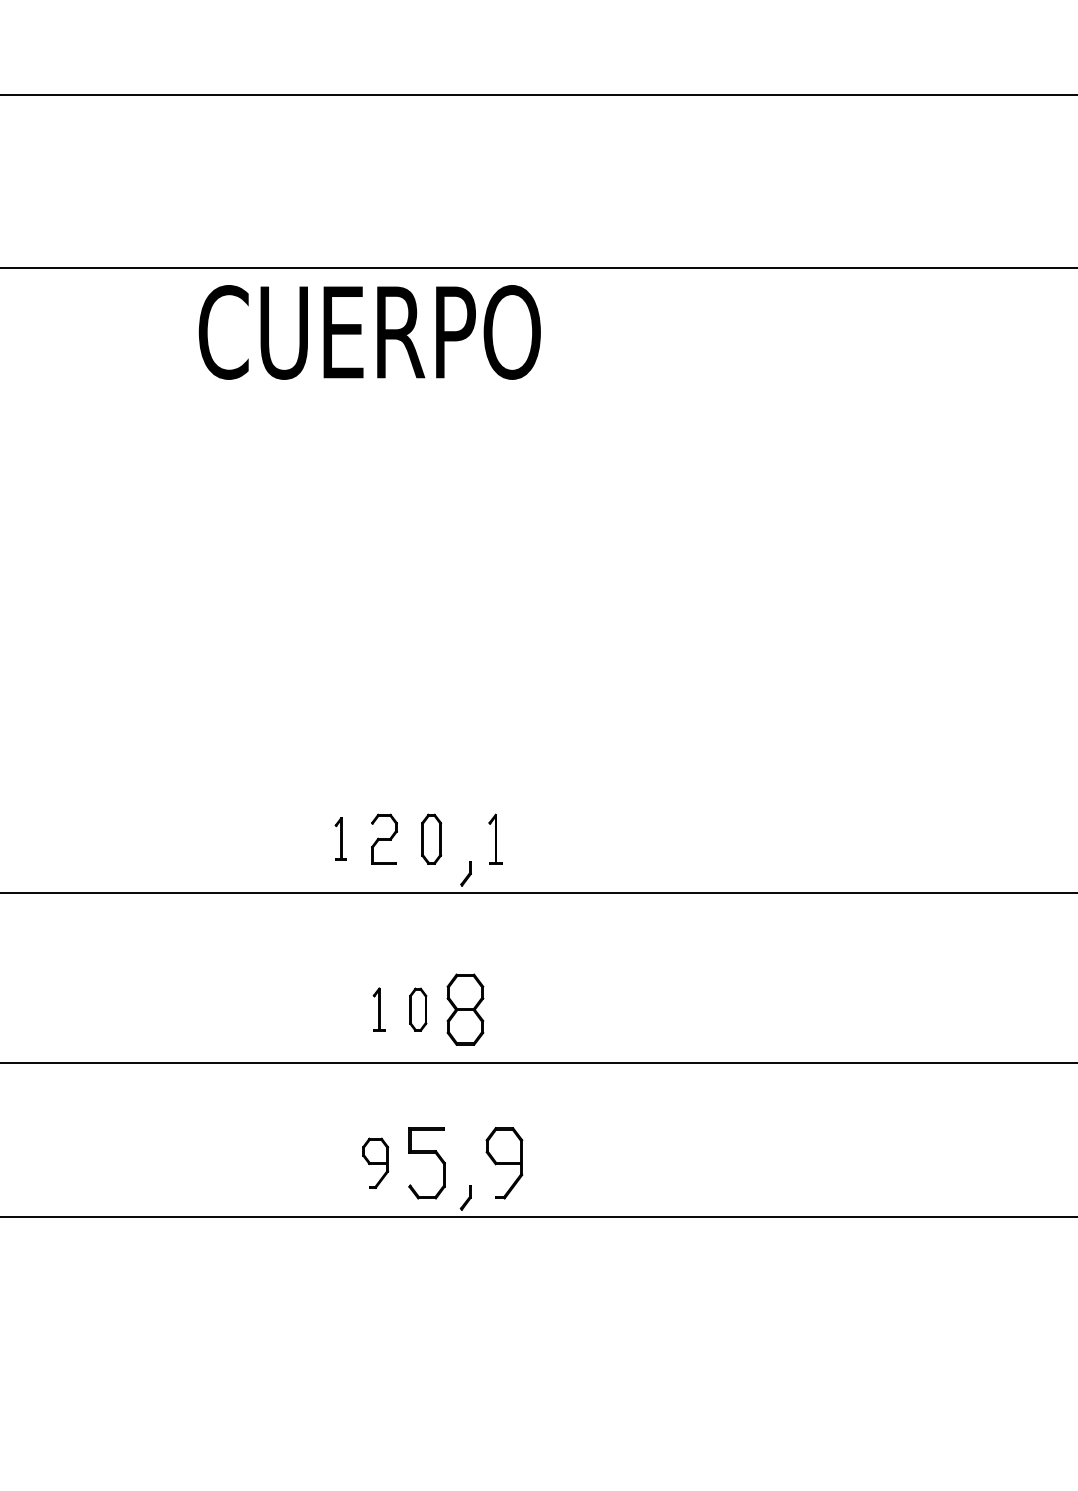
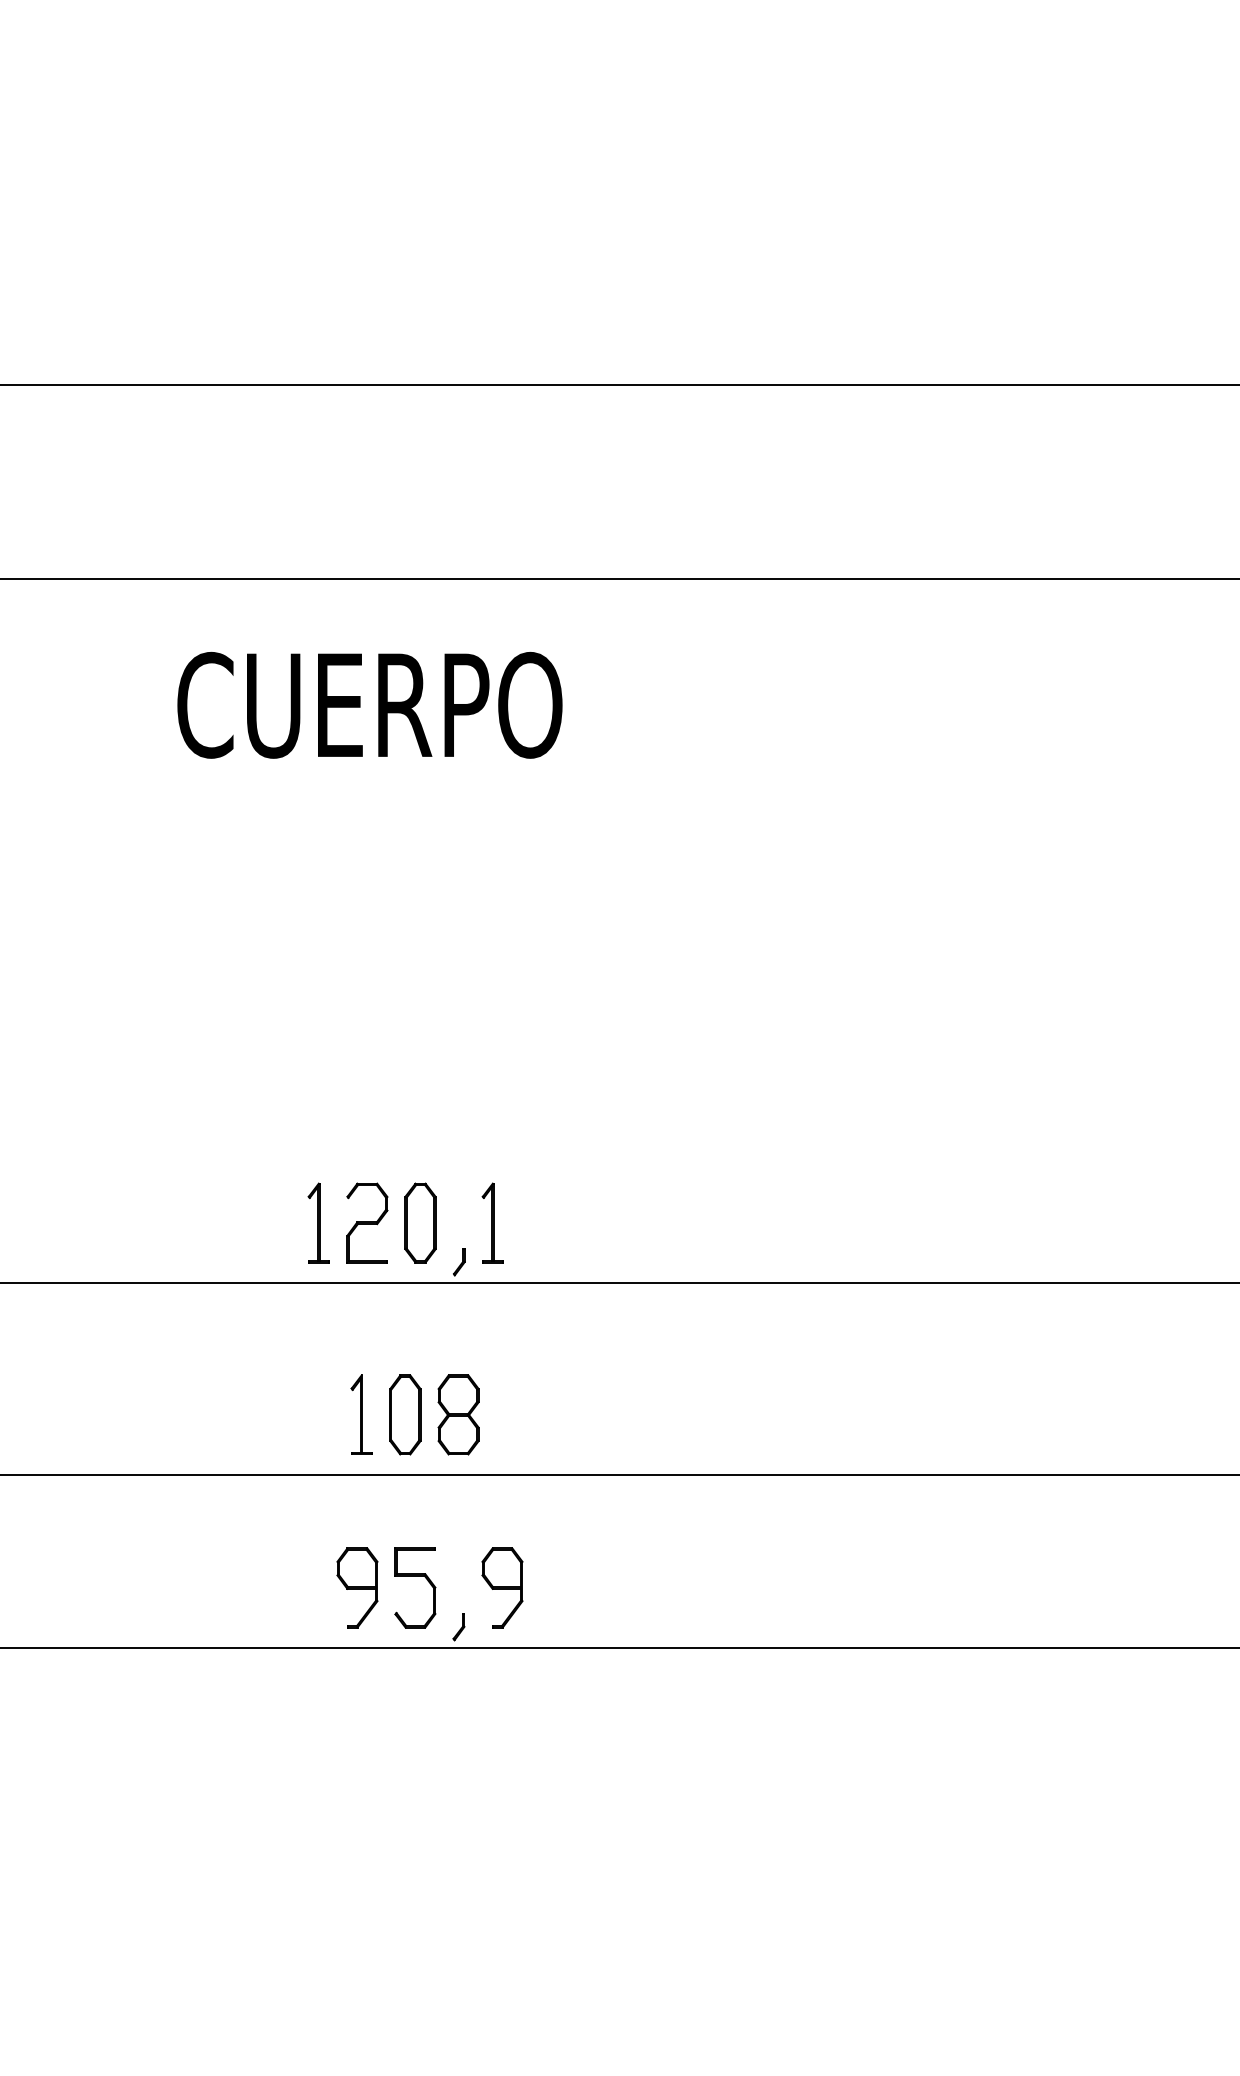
text: (369, 332) -> (369, 705), moved
part: (341, 838) -> (318, 1222), size x1.67
part: (384, 838) -> (367, 1222), size x1.43
part: (431, 838) -> (420, 1222), size x1.43
part: (495, 838) -> (492, 1222), size x1.43
part: (379, 1009) -> (361, 1414), size x1.67
part: (418, 1009) -> (405, 1414), size x1.67
part: (375, 1162) -> (357, 1587), size x1.43

